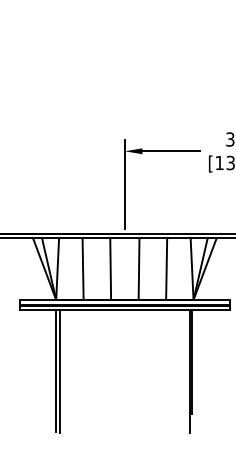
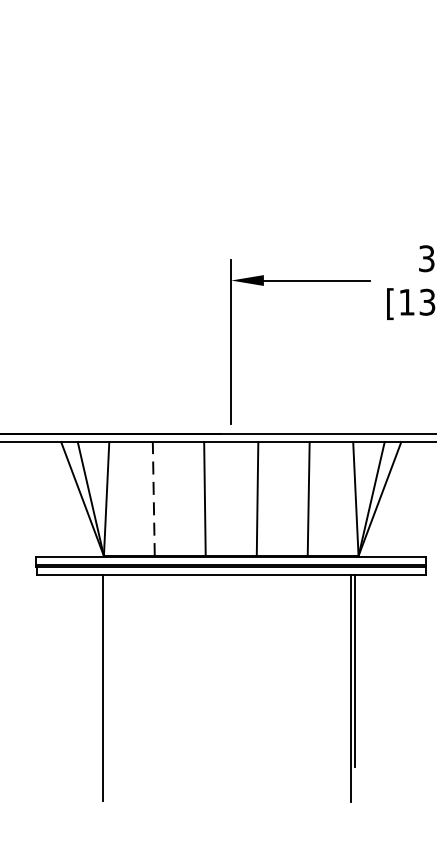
line: (83, 269) -> (154, 499), solid -> dashed
line: (59, 370) -> (110, 686), removed

